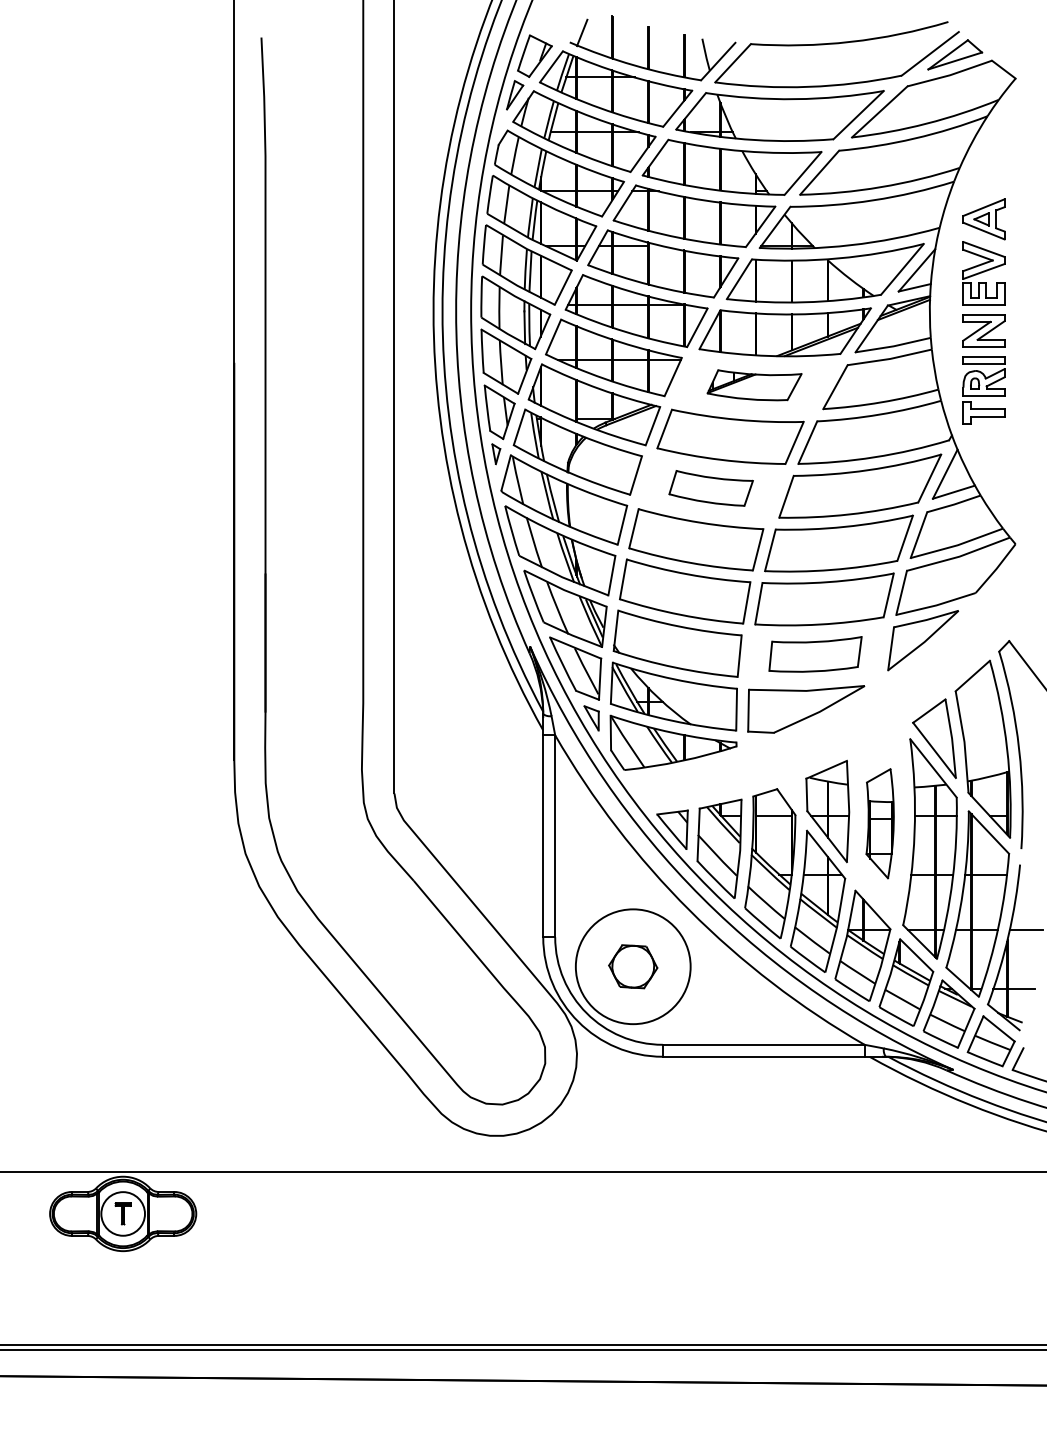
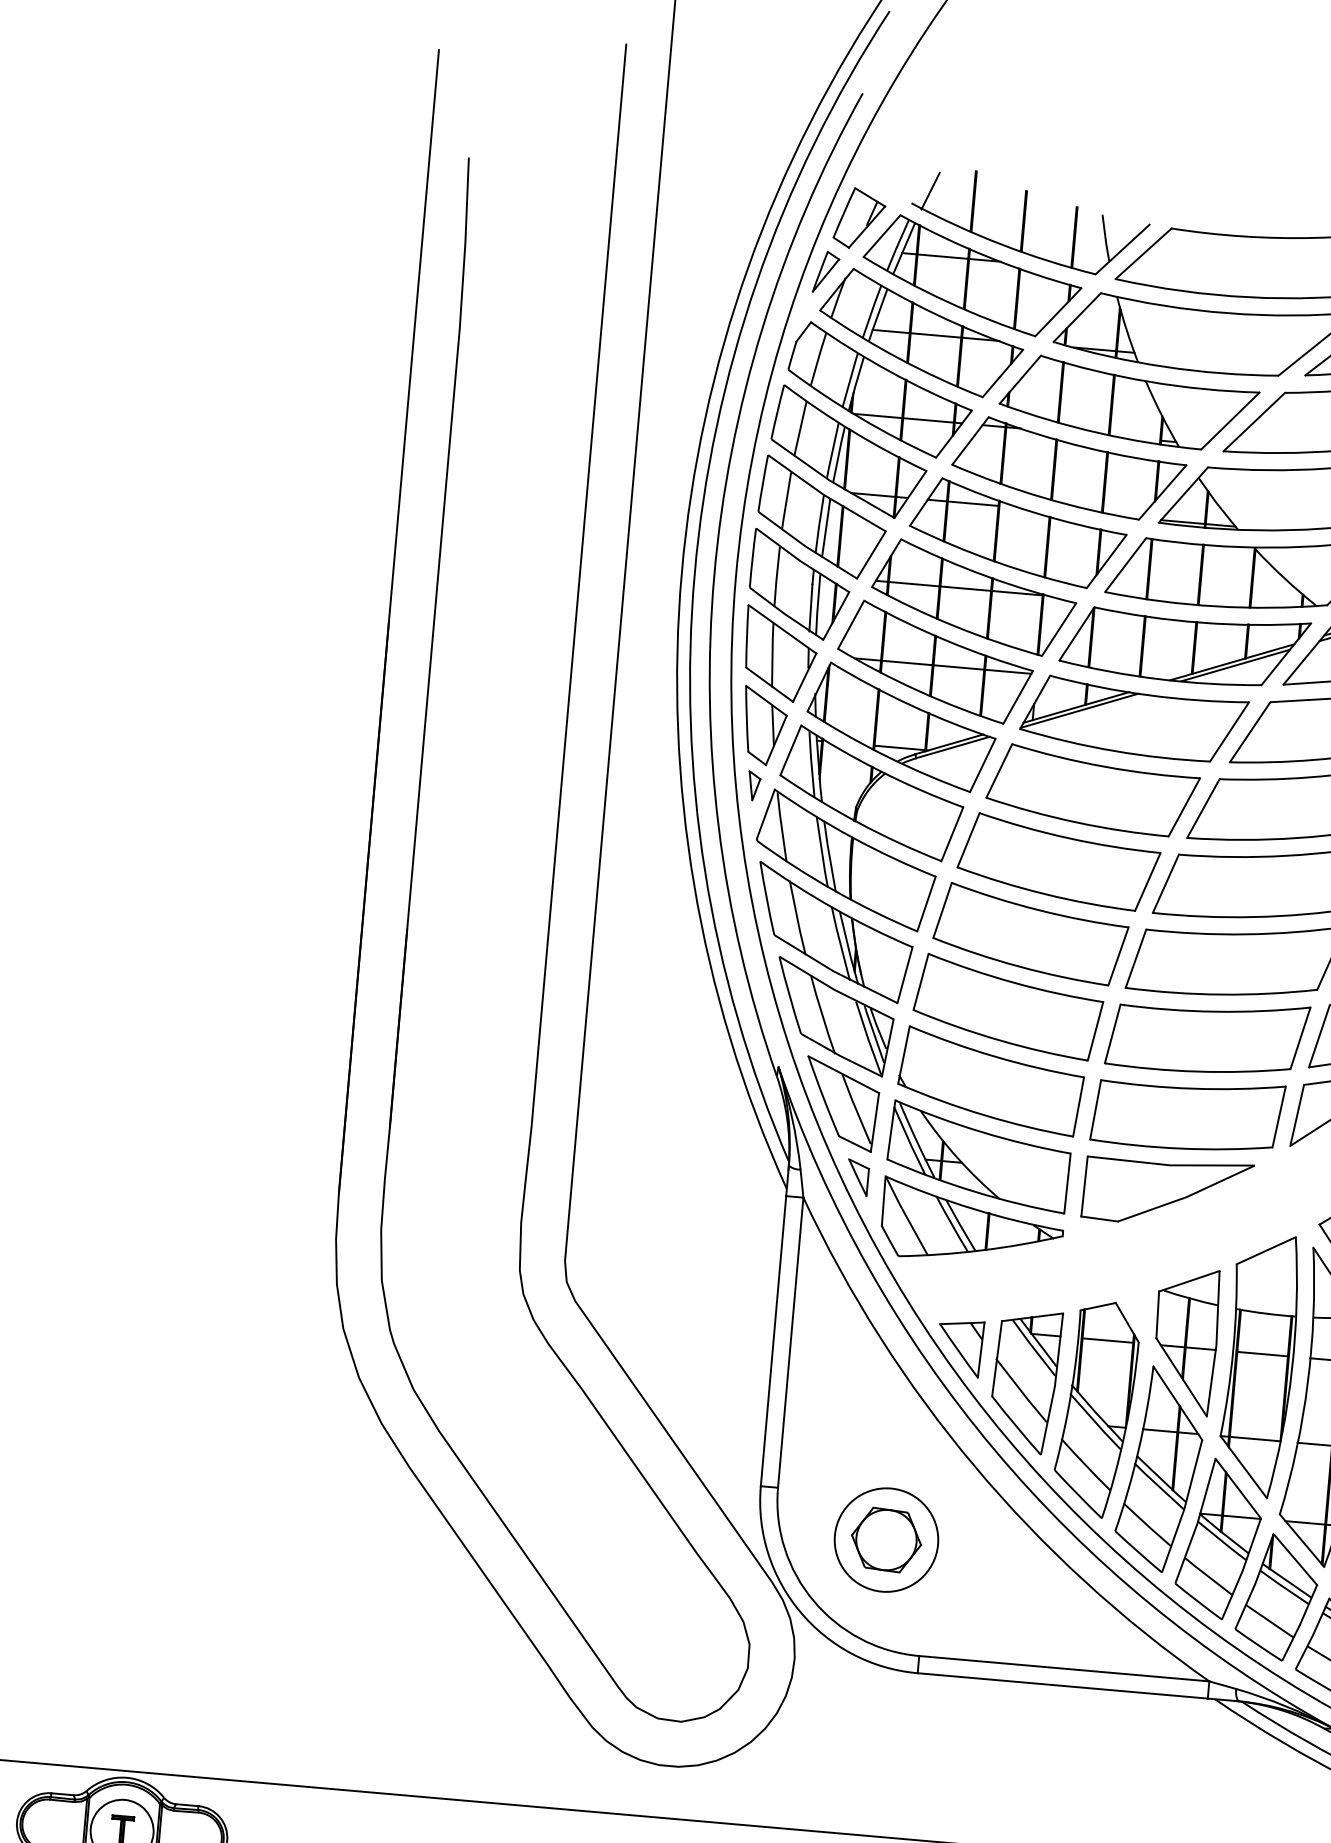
part: (754, 385) -> (1133, 719), size x1.67
part: (710, 488) -> (1057, 862), size x1.67
part: (815, 654) -> (1187, 1114), size x1.43
part: (879, 823) -> (1258, 1365), size x1.67
circle: (633, 966) -> (886, 1539), size x0.62

